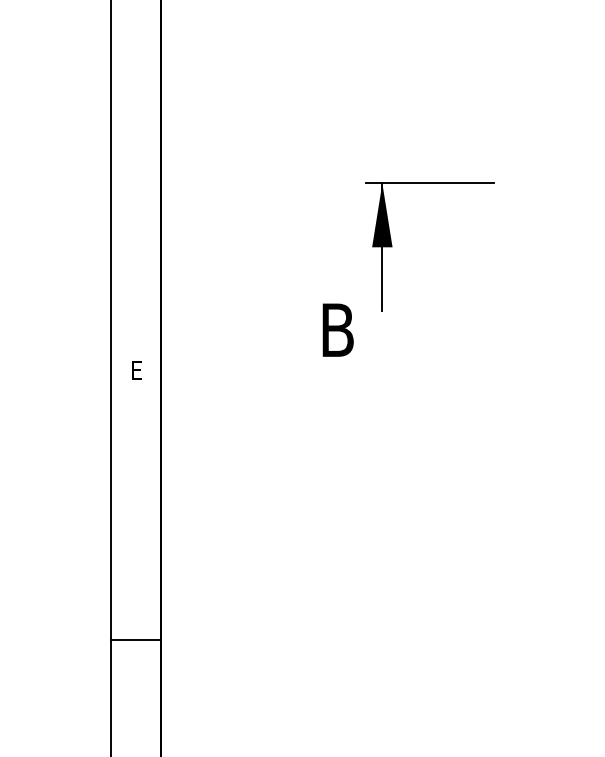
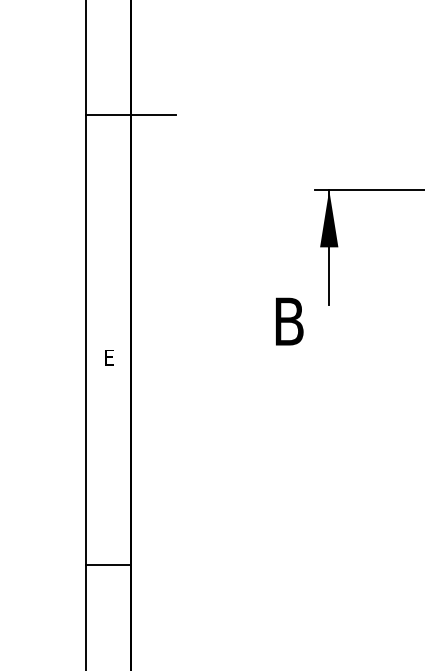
line: (160, 99) -> (130, 114), added
line: (135, 640) -> (108, 565), moved

